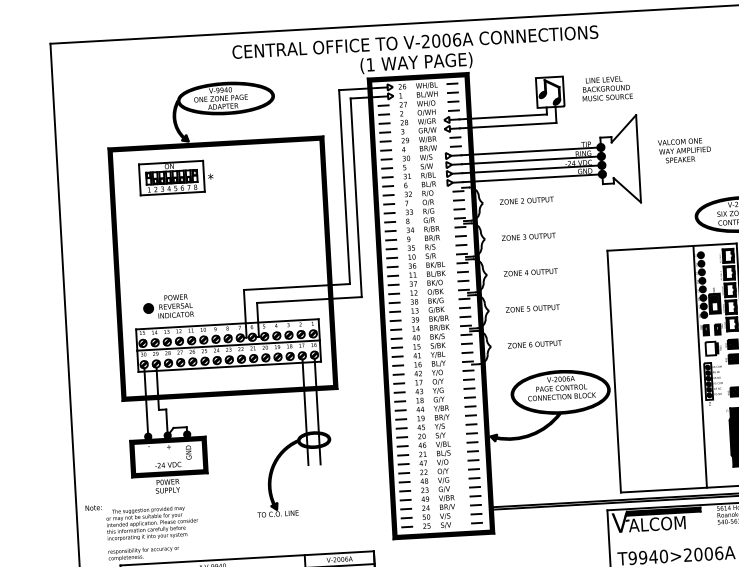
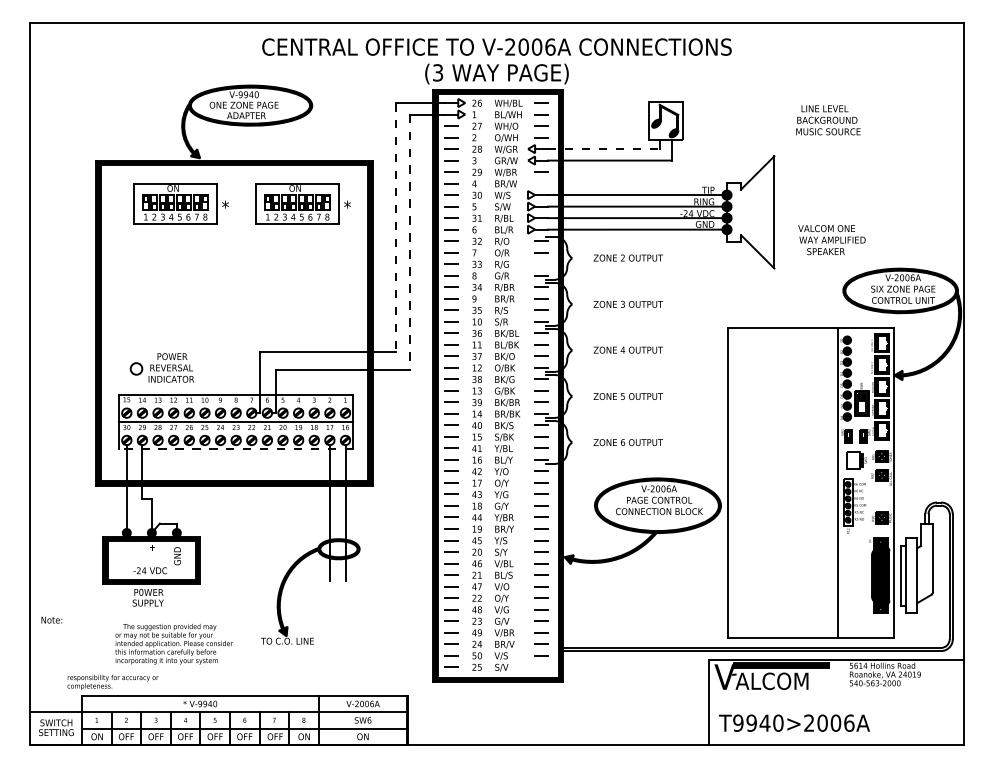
text: (370, 64) -> (438, 72), (1 -> (3
text: (607, 88) -> (828, 120), moved
line: (503, 117) -> (604, 149), solid -> dashed
line: (455, 146) -> (541, 183), removed
text: (684, 150) -> (831, 240), moved
part: (270, 172) -> (302, 203), added
line: (344, 187) -> (395, 228), solid -> dashed
line: (356, 198) -> (410, 242), solid -> dashed
line: (459, 208) -> (541, 263), removed
fill: (148, 308) -> (136, 368), removed
line: (229, 366) -> (235, 449), solid -> dashed
line: (476, 522) -> (541, 666), removed
text: (152, 523) -> (173, 644), moved

